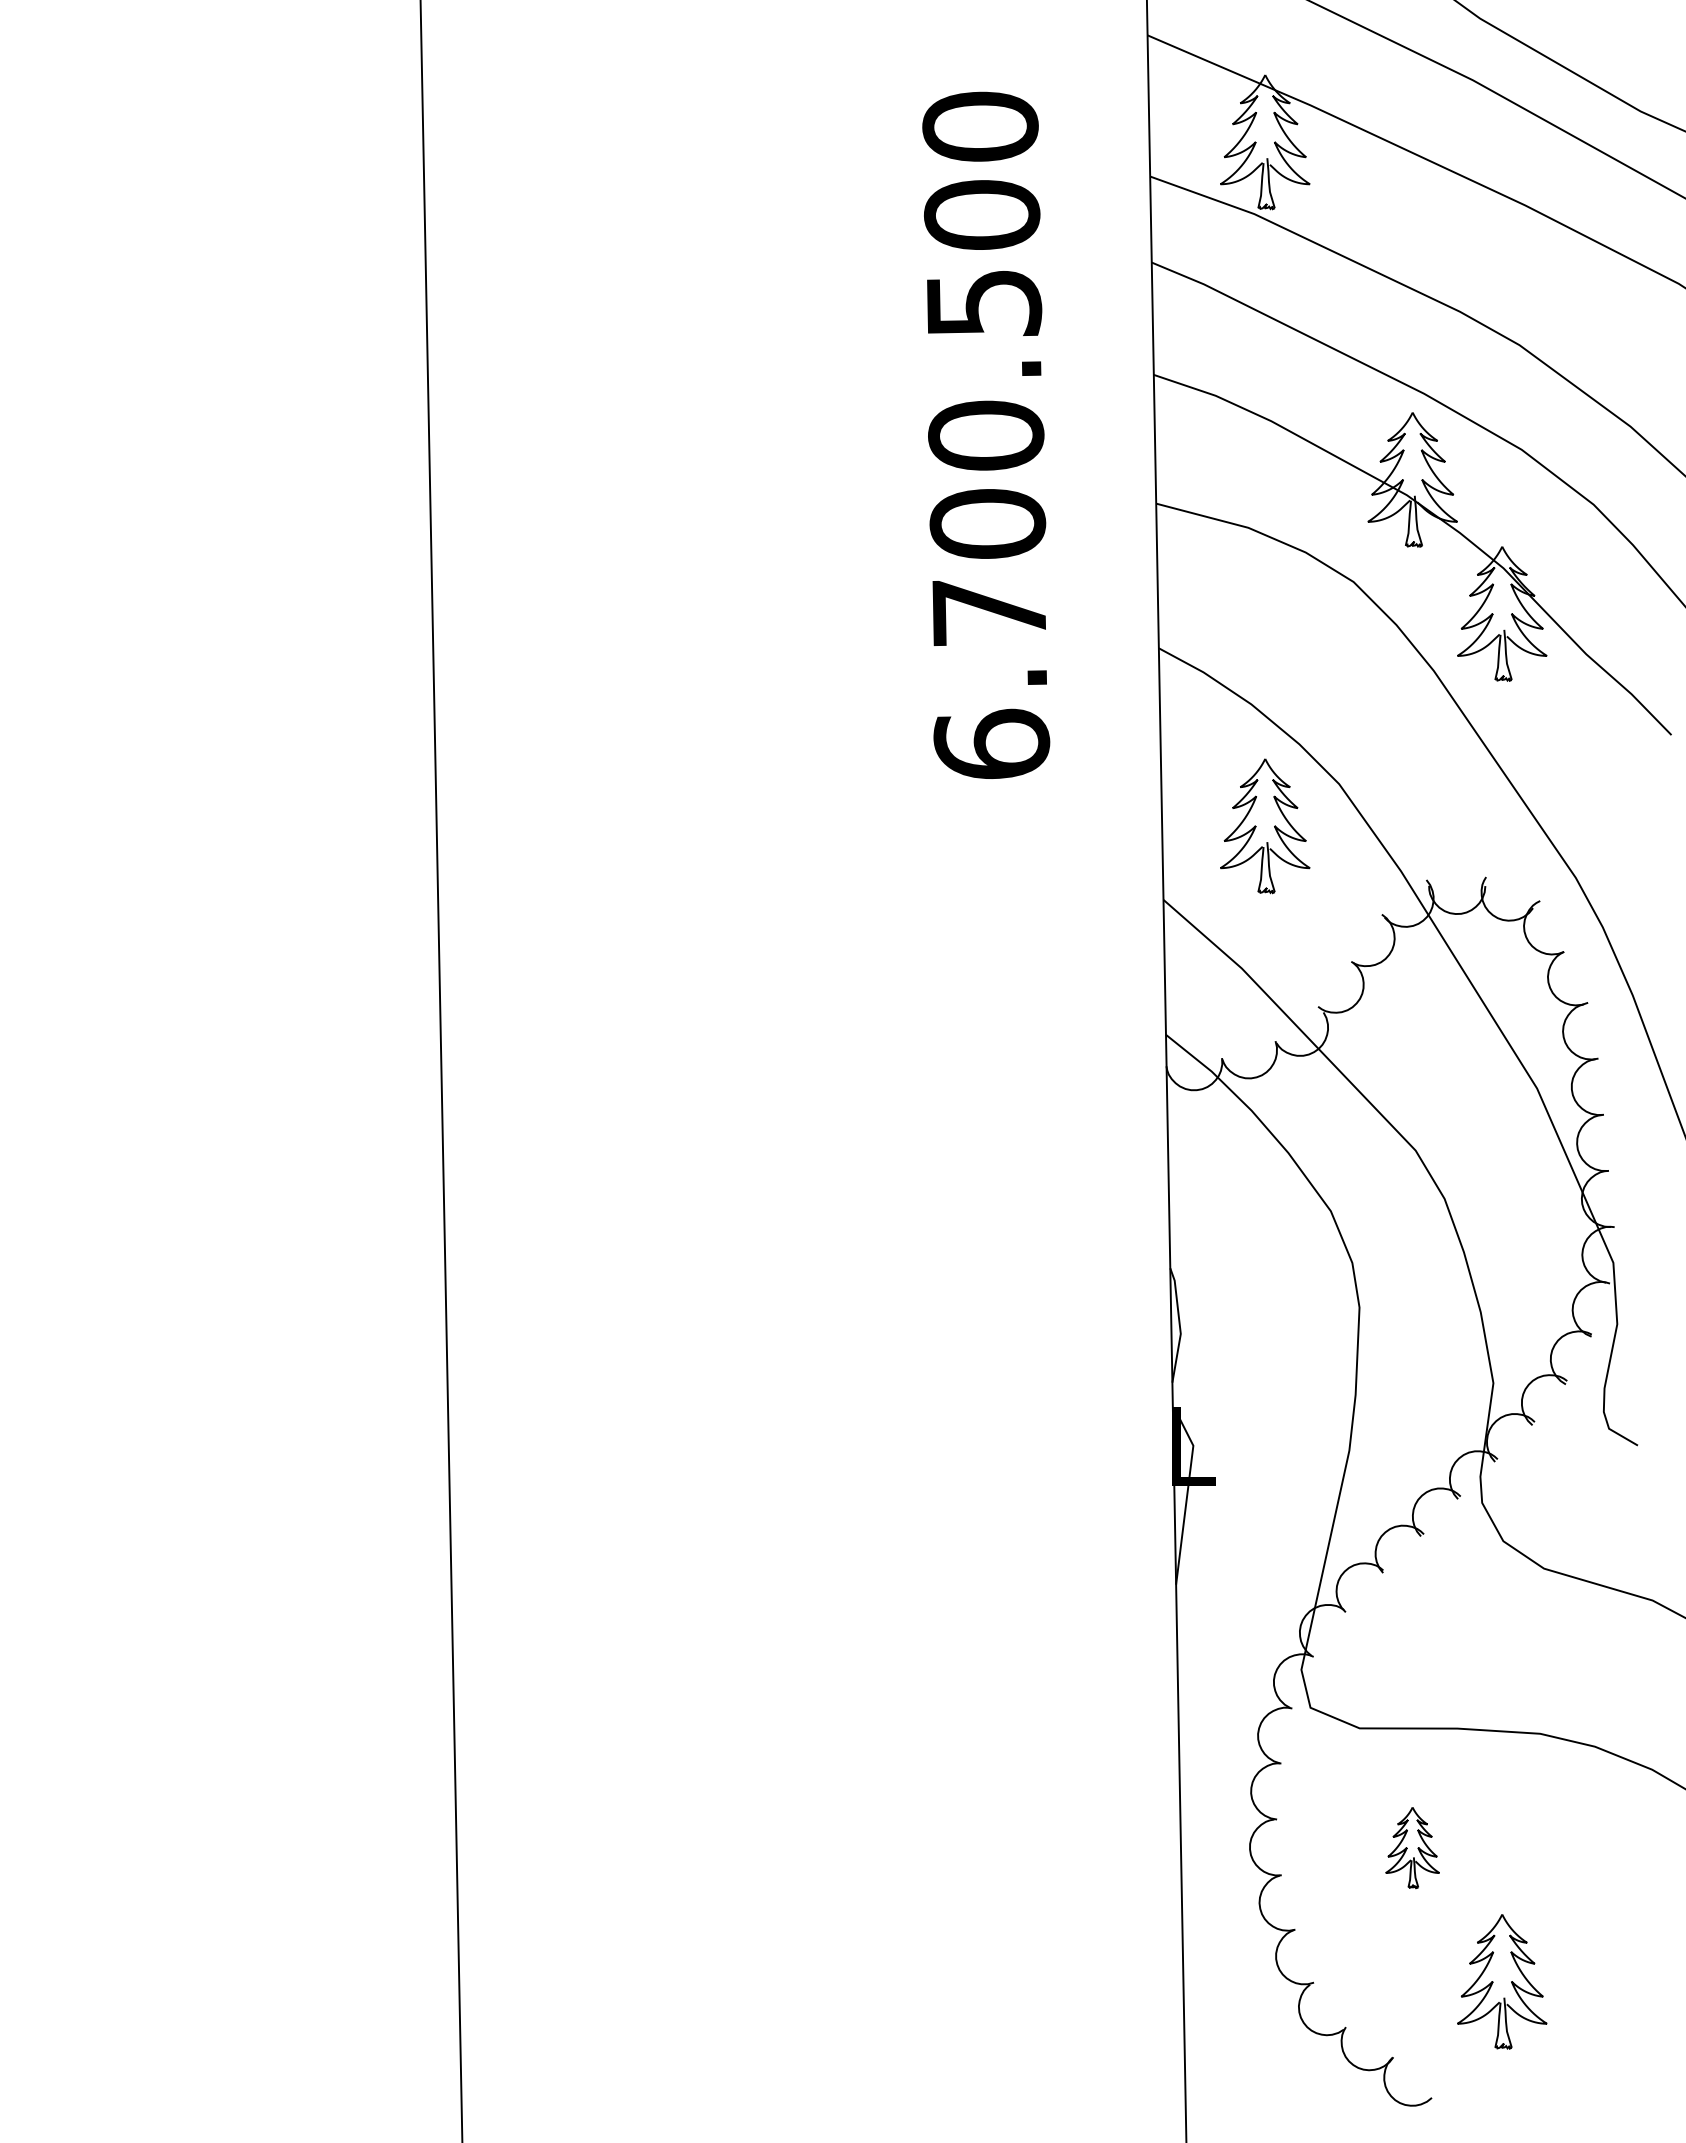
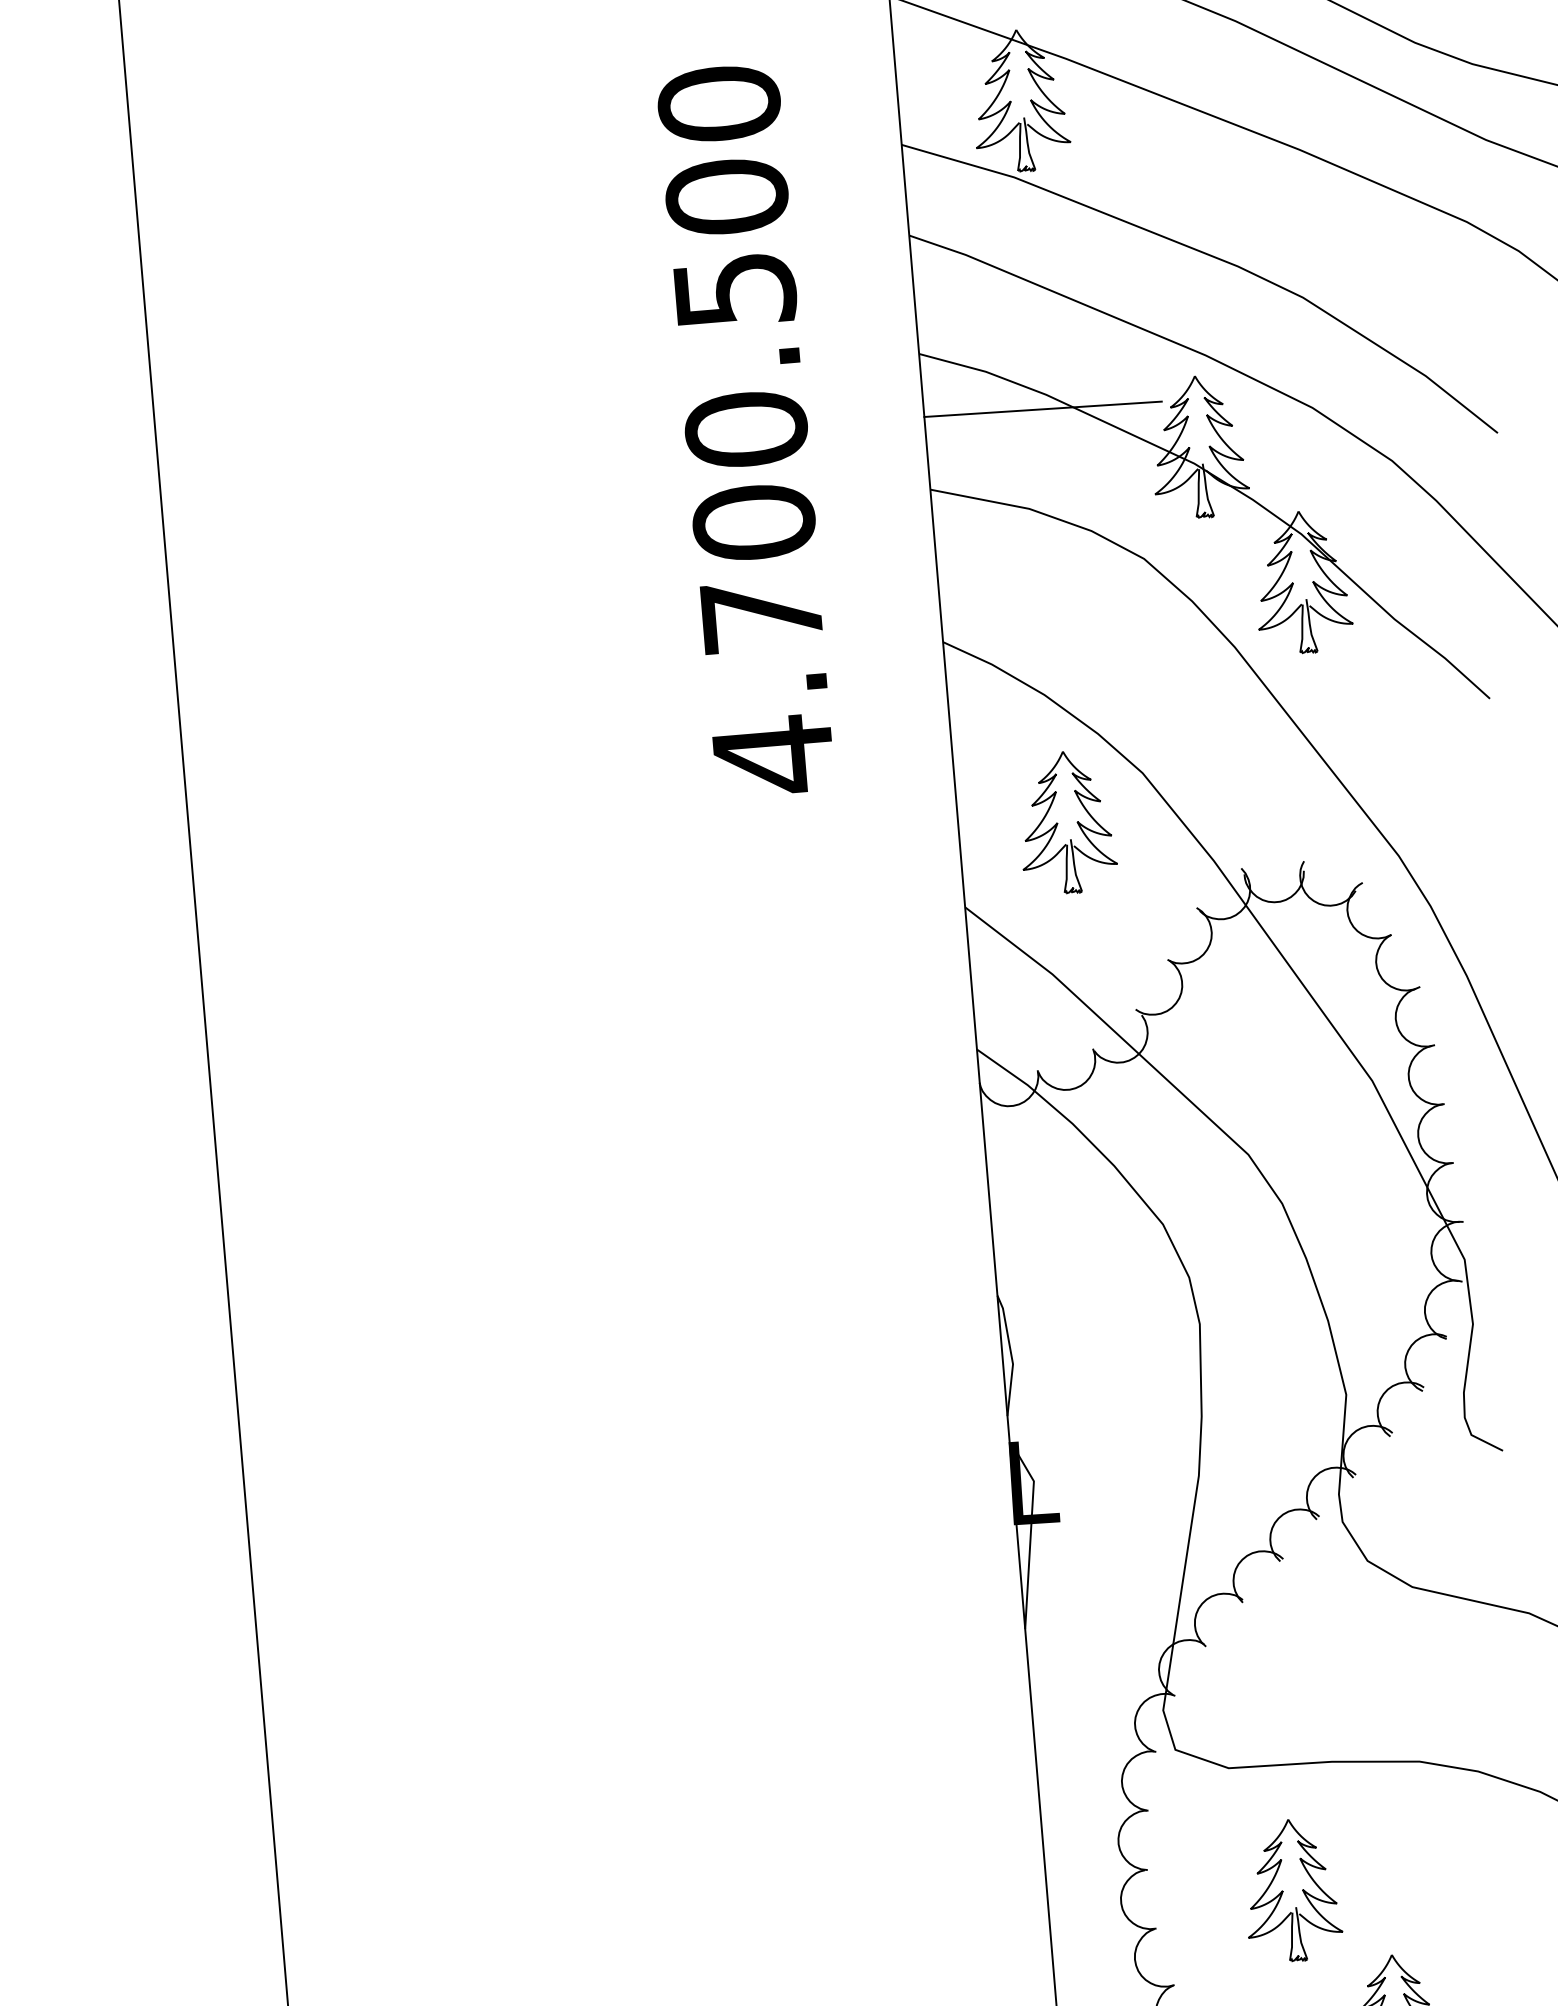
line: (1266, 434) -> (1042, 409), added
text: (991, 744) -> (773, 755), 6.700.500 -> 4.700.500
part: (1412, 1847) -> (1292, 1890), size x1.67

